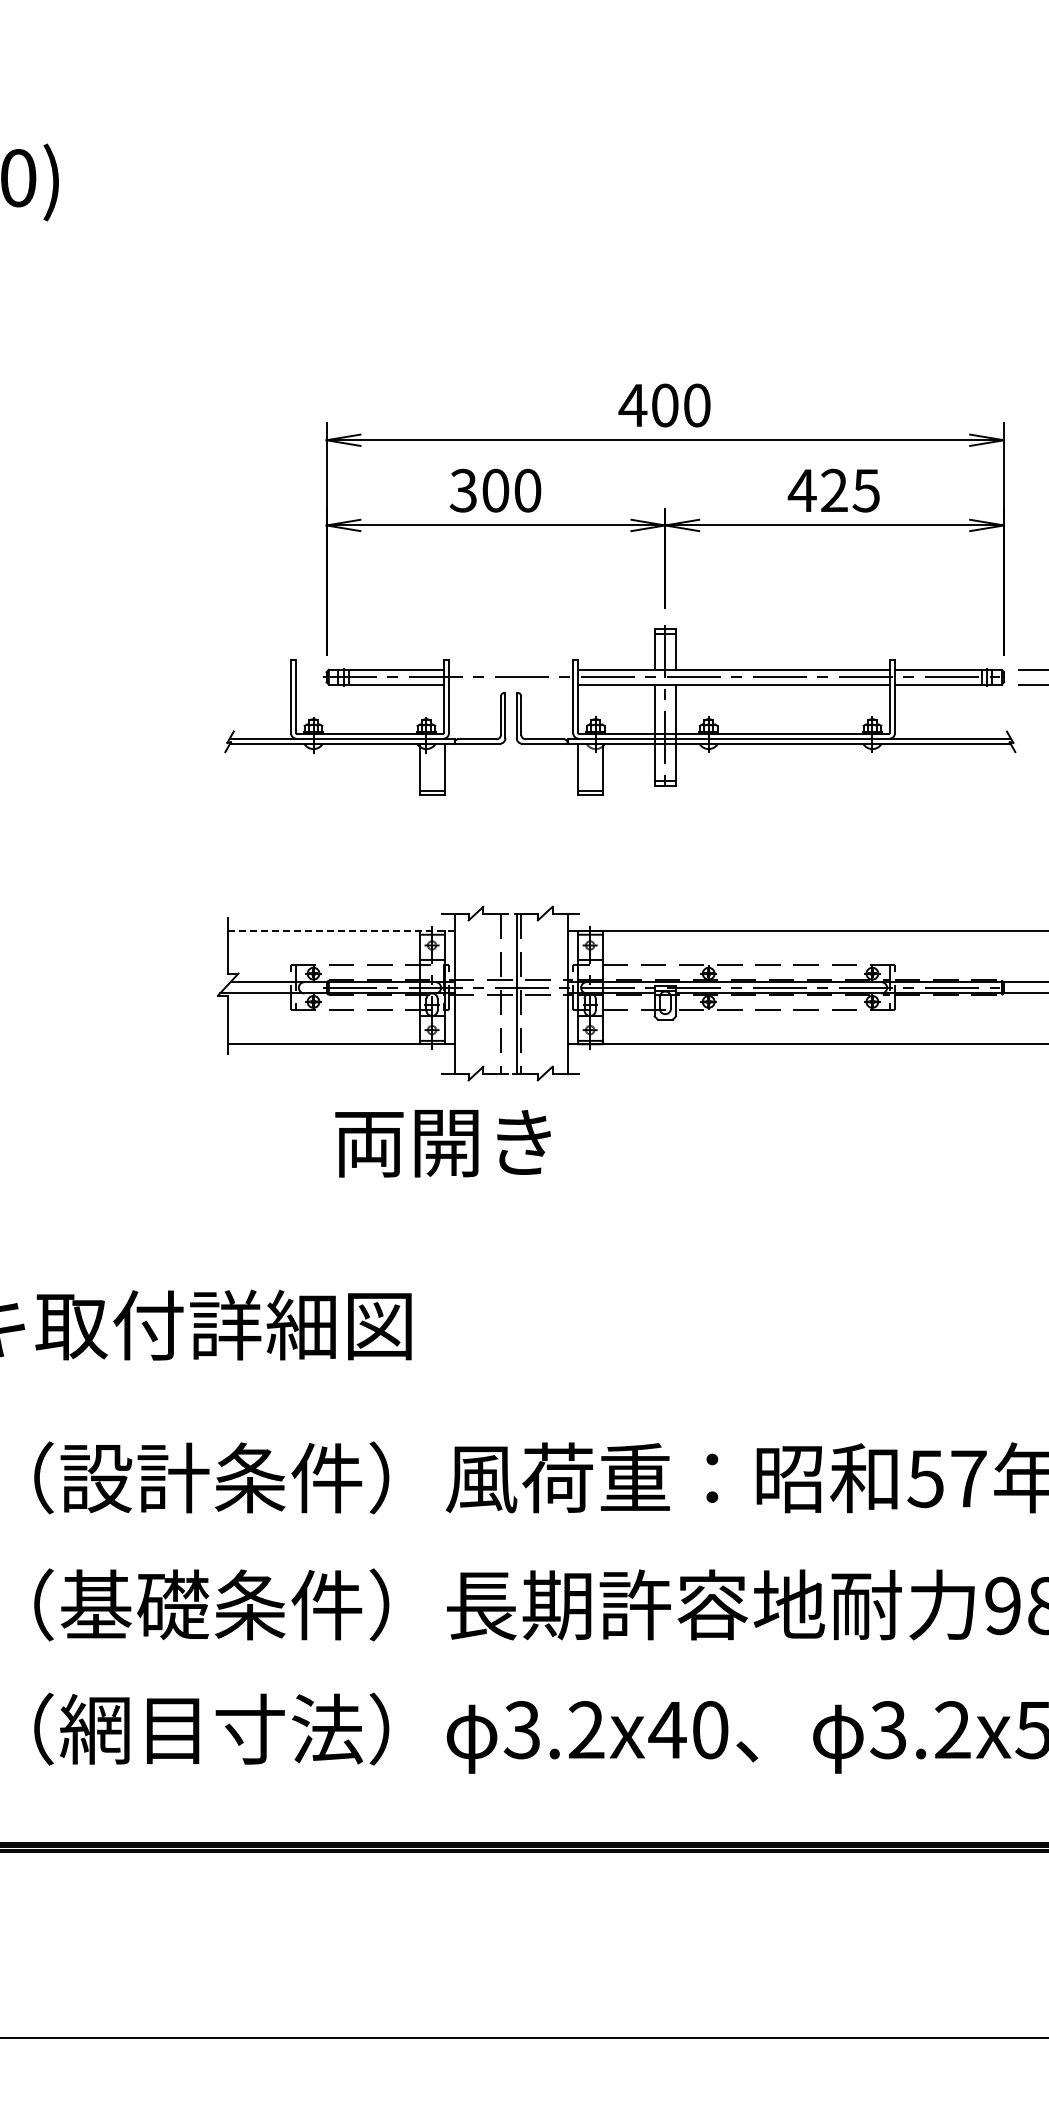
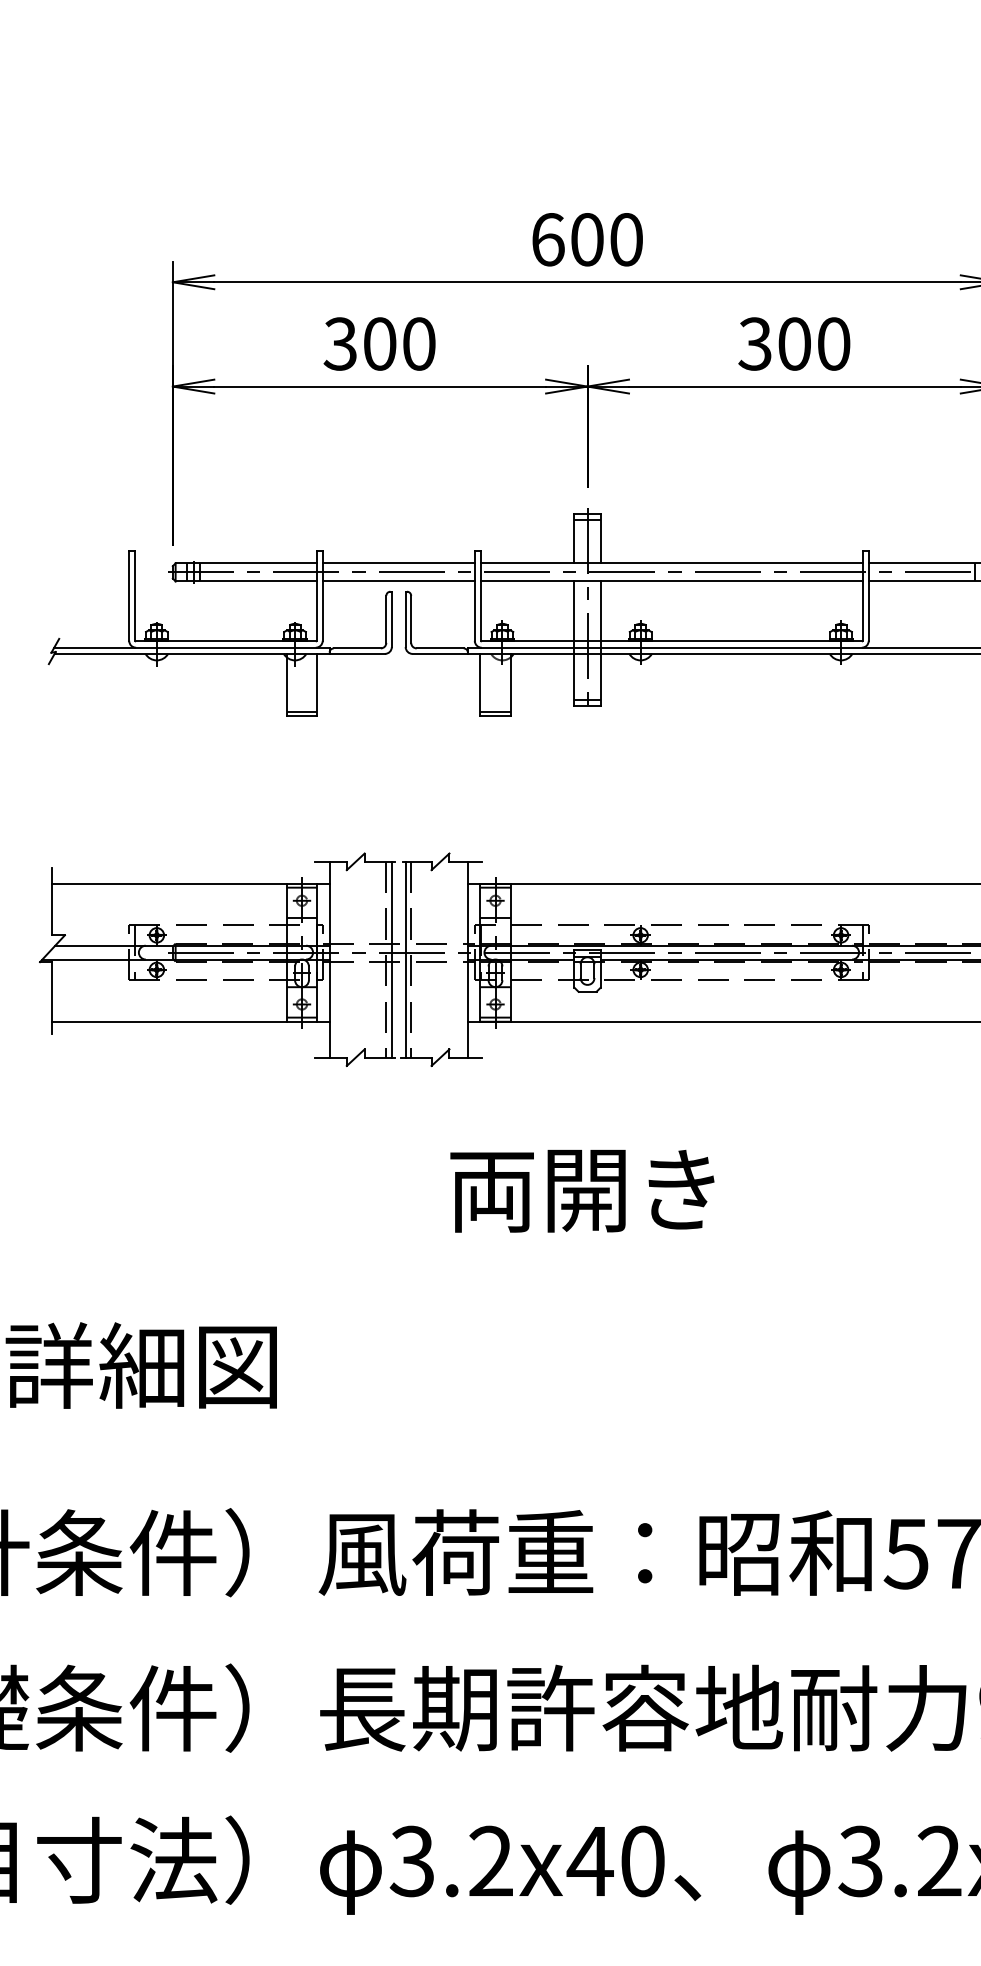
text: (632, 405) -> (547, 239), 400 -> 600
text: (833, 490) -> (793, 343), 425 -> 300
line: (511, 669) -> (399, 562), added
line: (511, 684) -> (399, 581), added
line: (340, 931) -> (189, 883), dashed -> solid
line: (505, 993) -> (391, 959), added
text: (442, 1143) -> (581, 1190), moved

